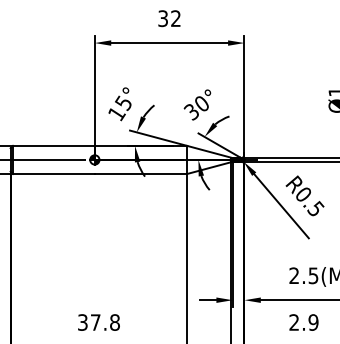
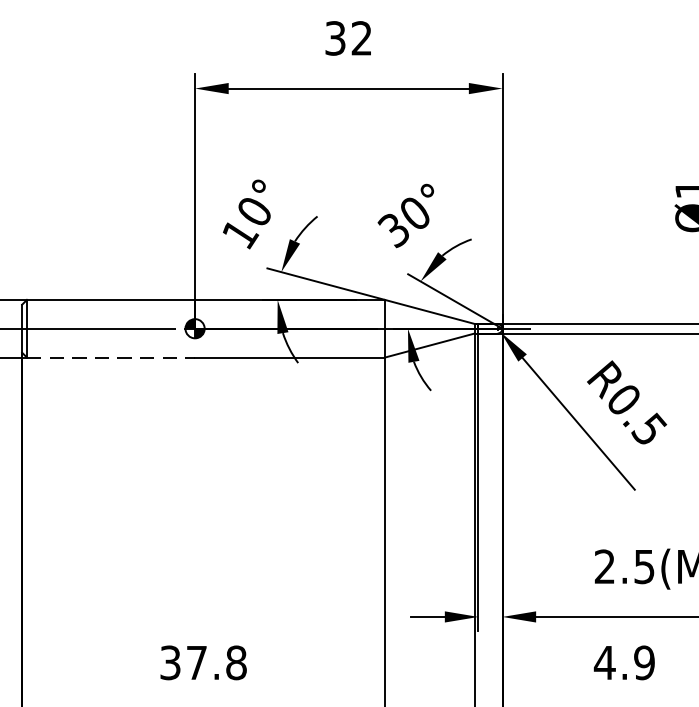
text: (123, 103) -> (253, 212), 15° -> 10°
line: (53, 173) -> (110, 356), solid -> dashed
text: (294, 322) -> (605, 662), 2.9 -> 4.9

